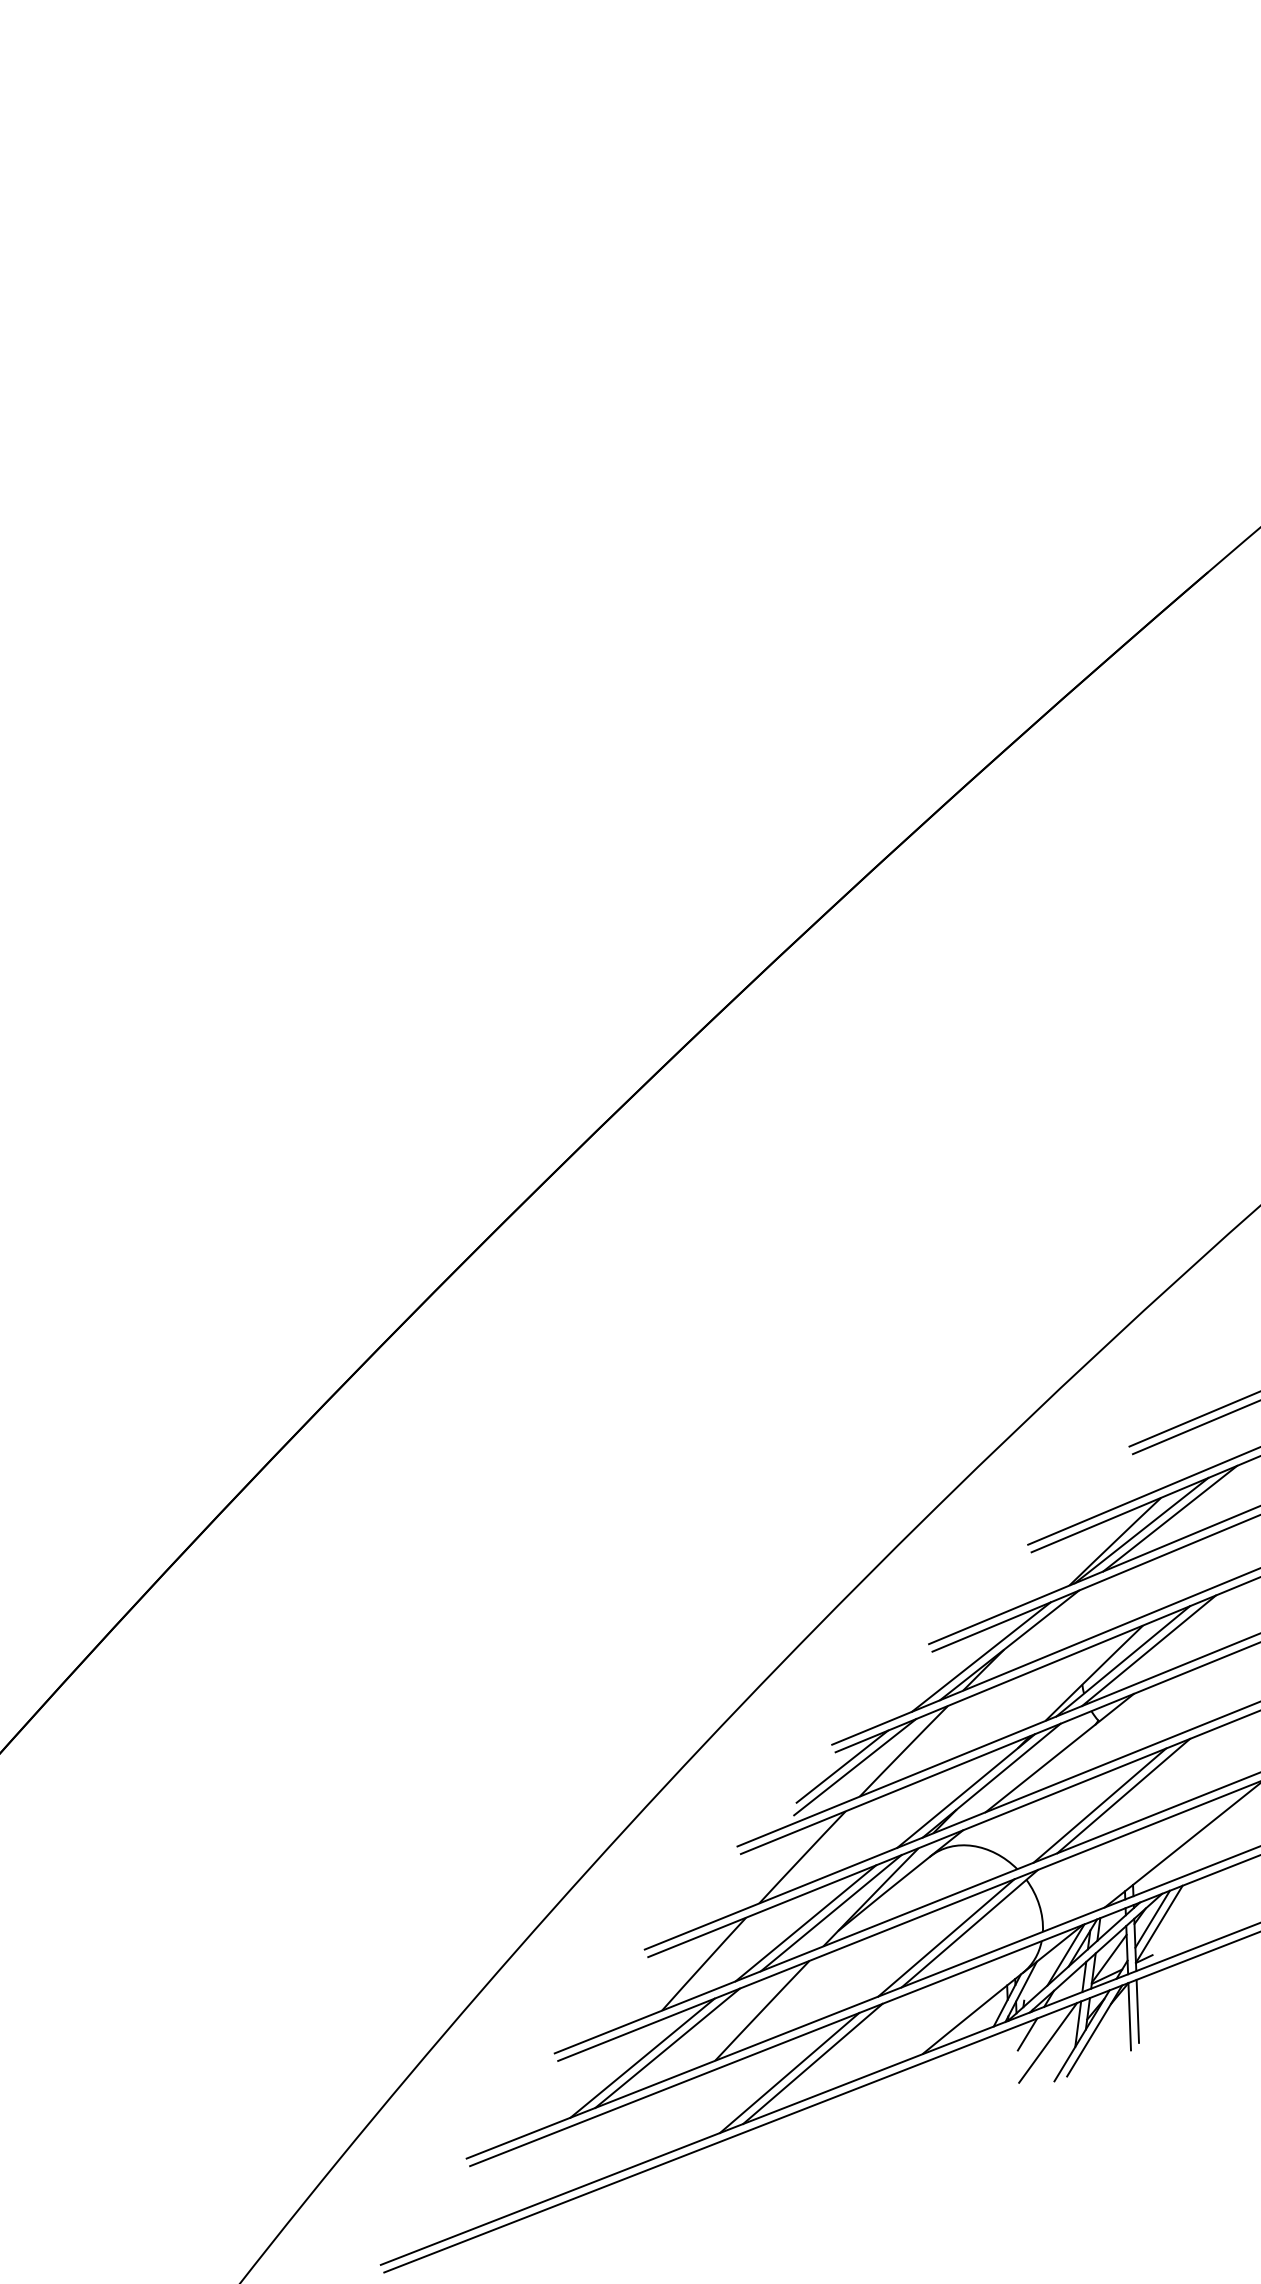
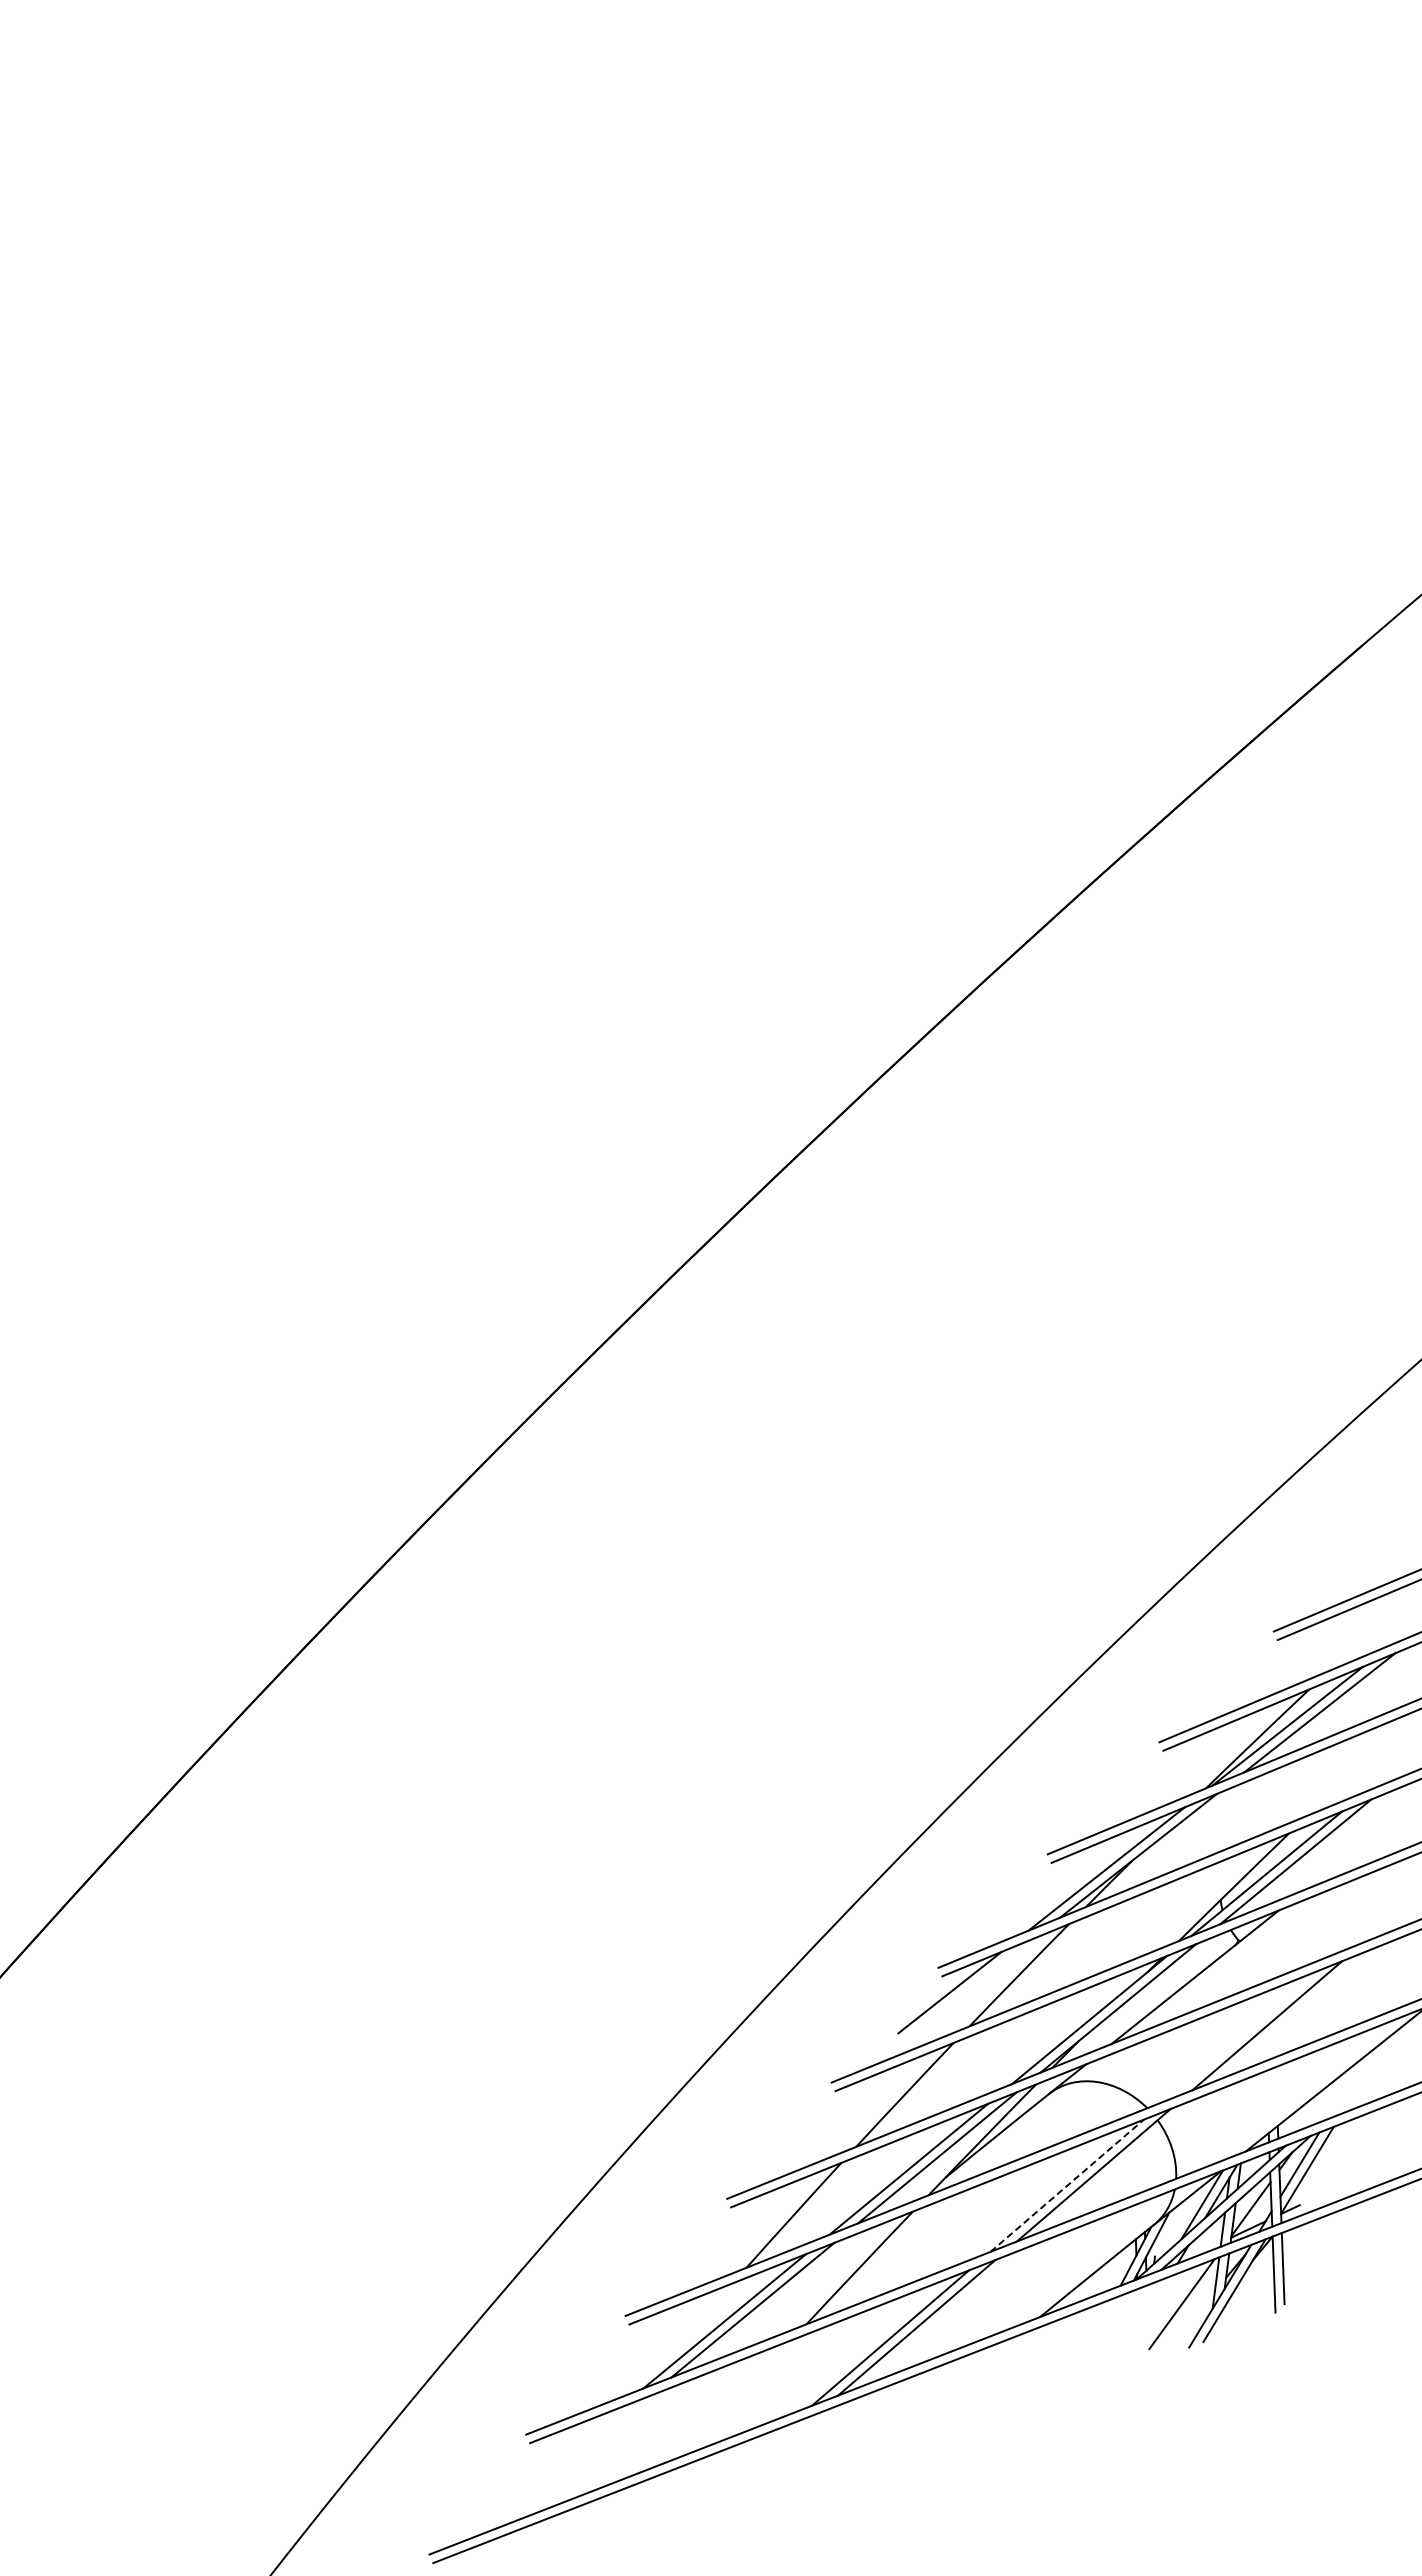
line: (855, 1766) -> (964, 1992), removed
line: (1099, 1805) -> (1240, 2036), removed
line: (946, 1937) -> (1067, 2185), solid -> dashed
line: (1027, 2034) -> (1158, 2294), removed

